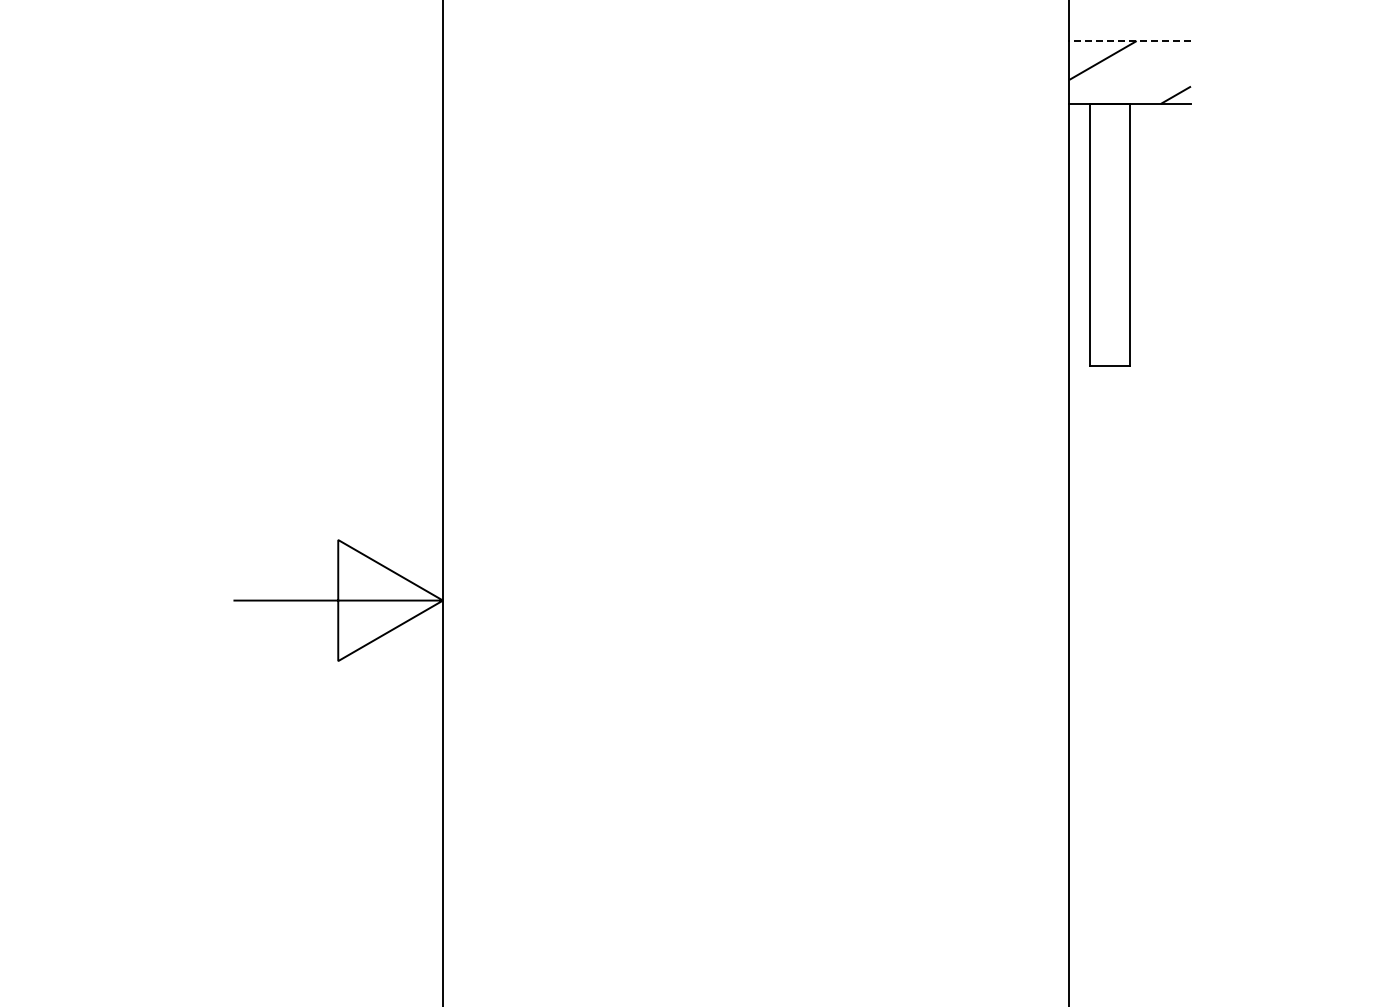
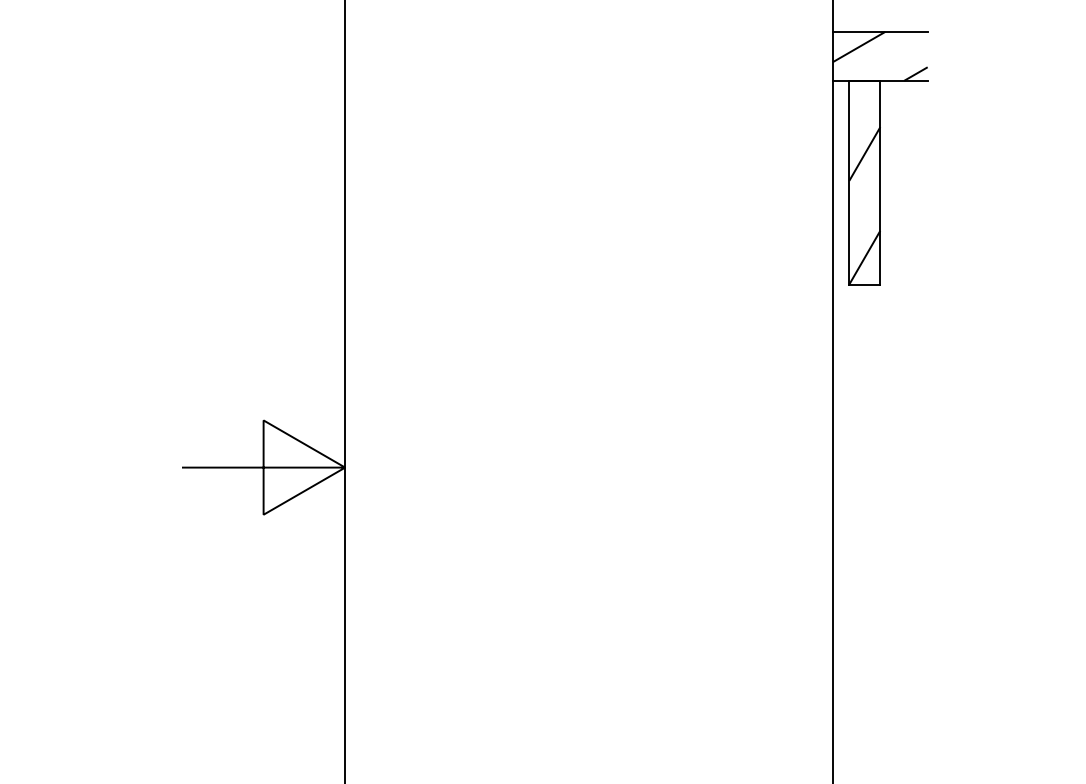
line: (1130, 41) -> (880, 32), dashed -> solid
hatch: (1110, 264) -> (865, 205), added

